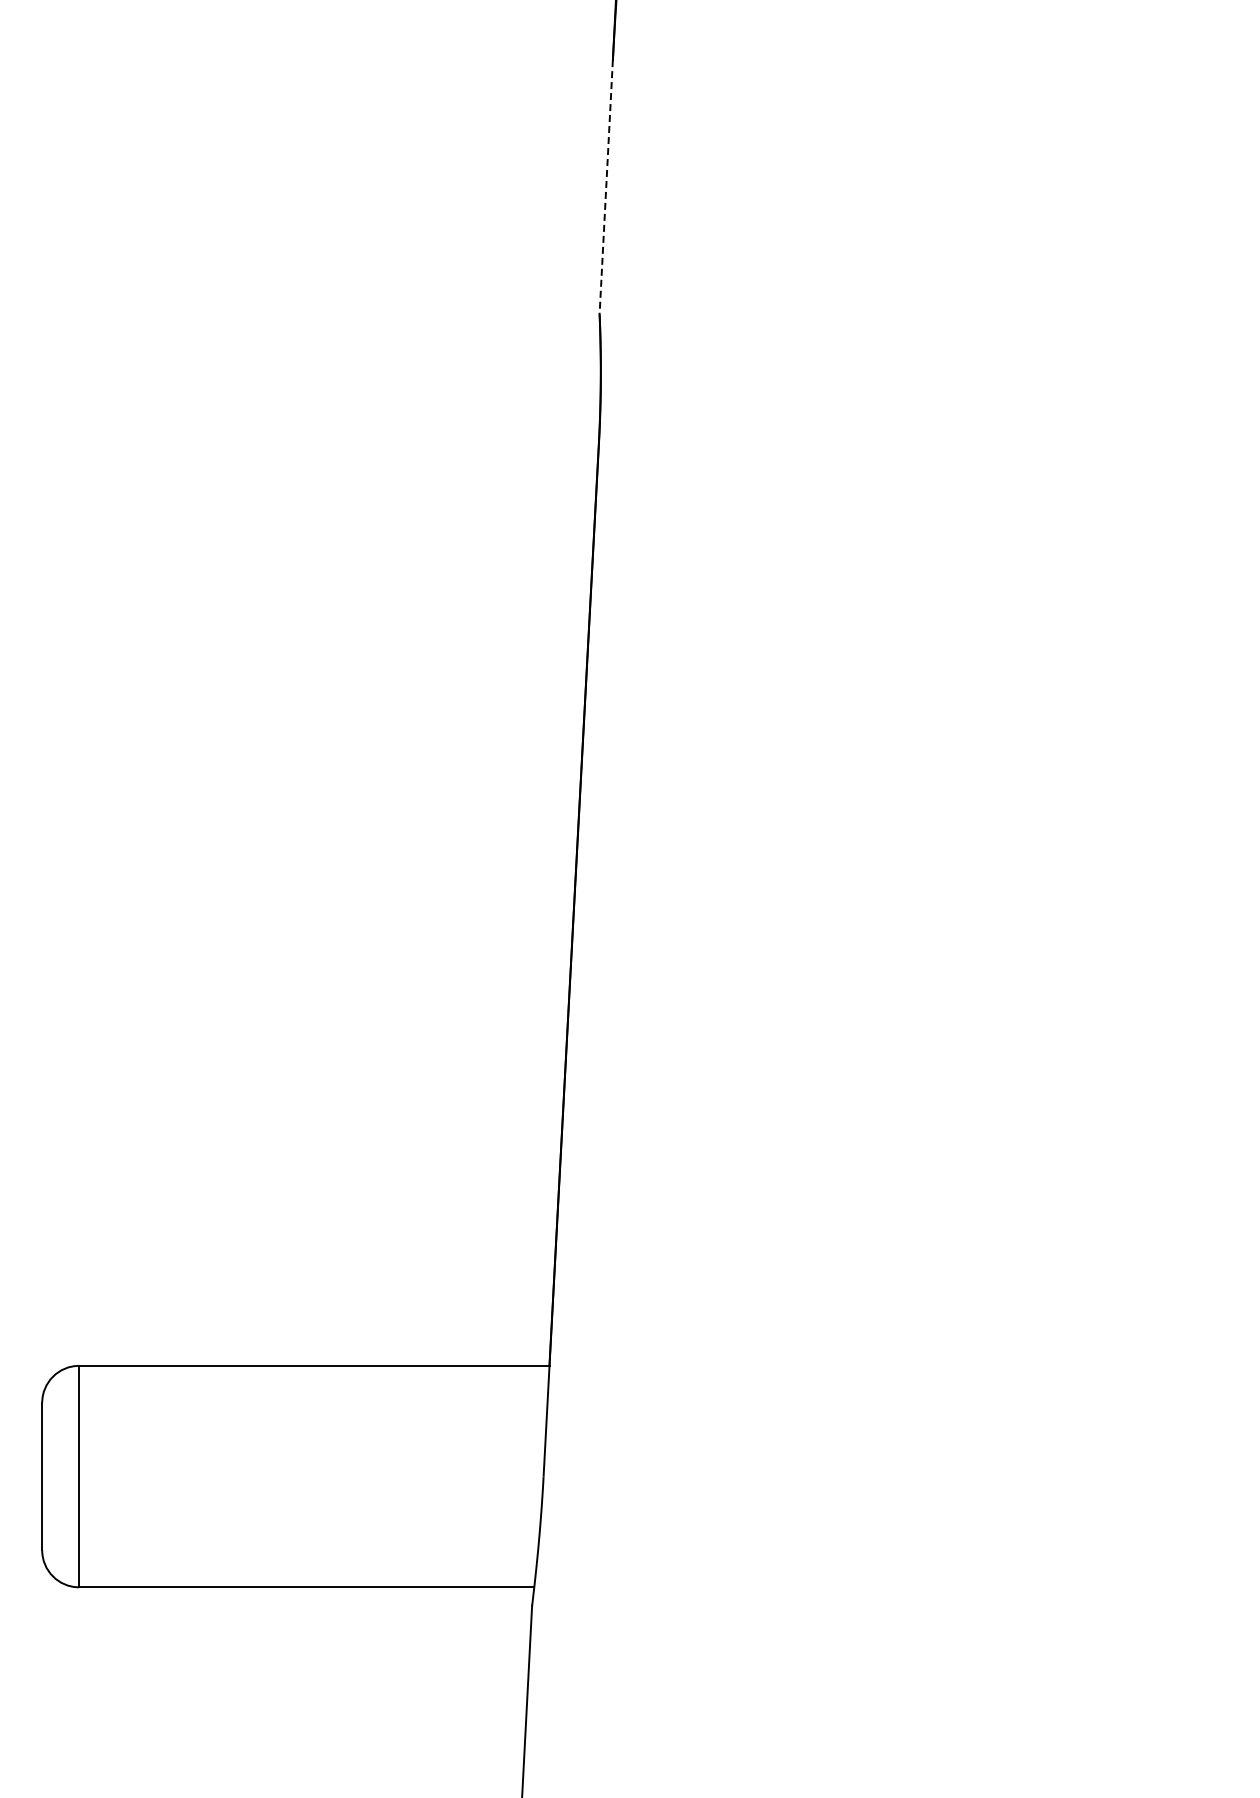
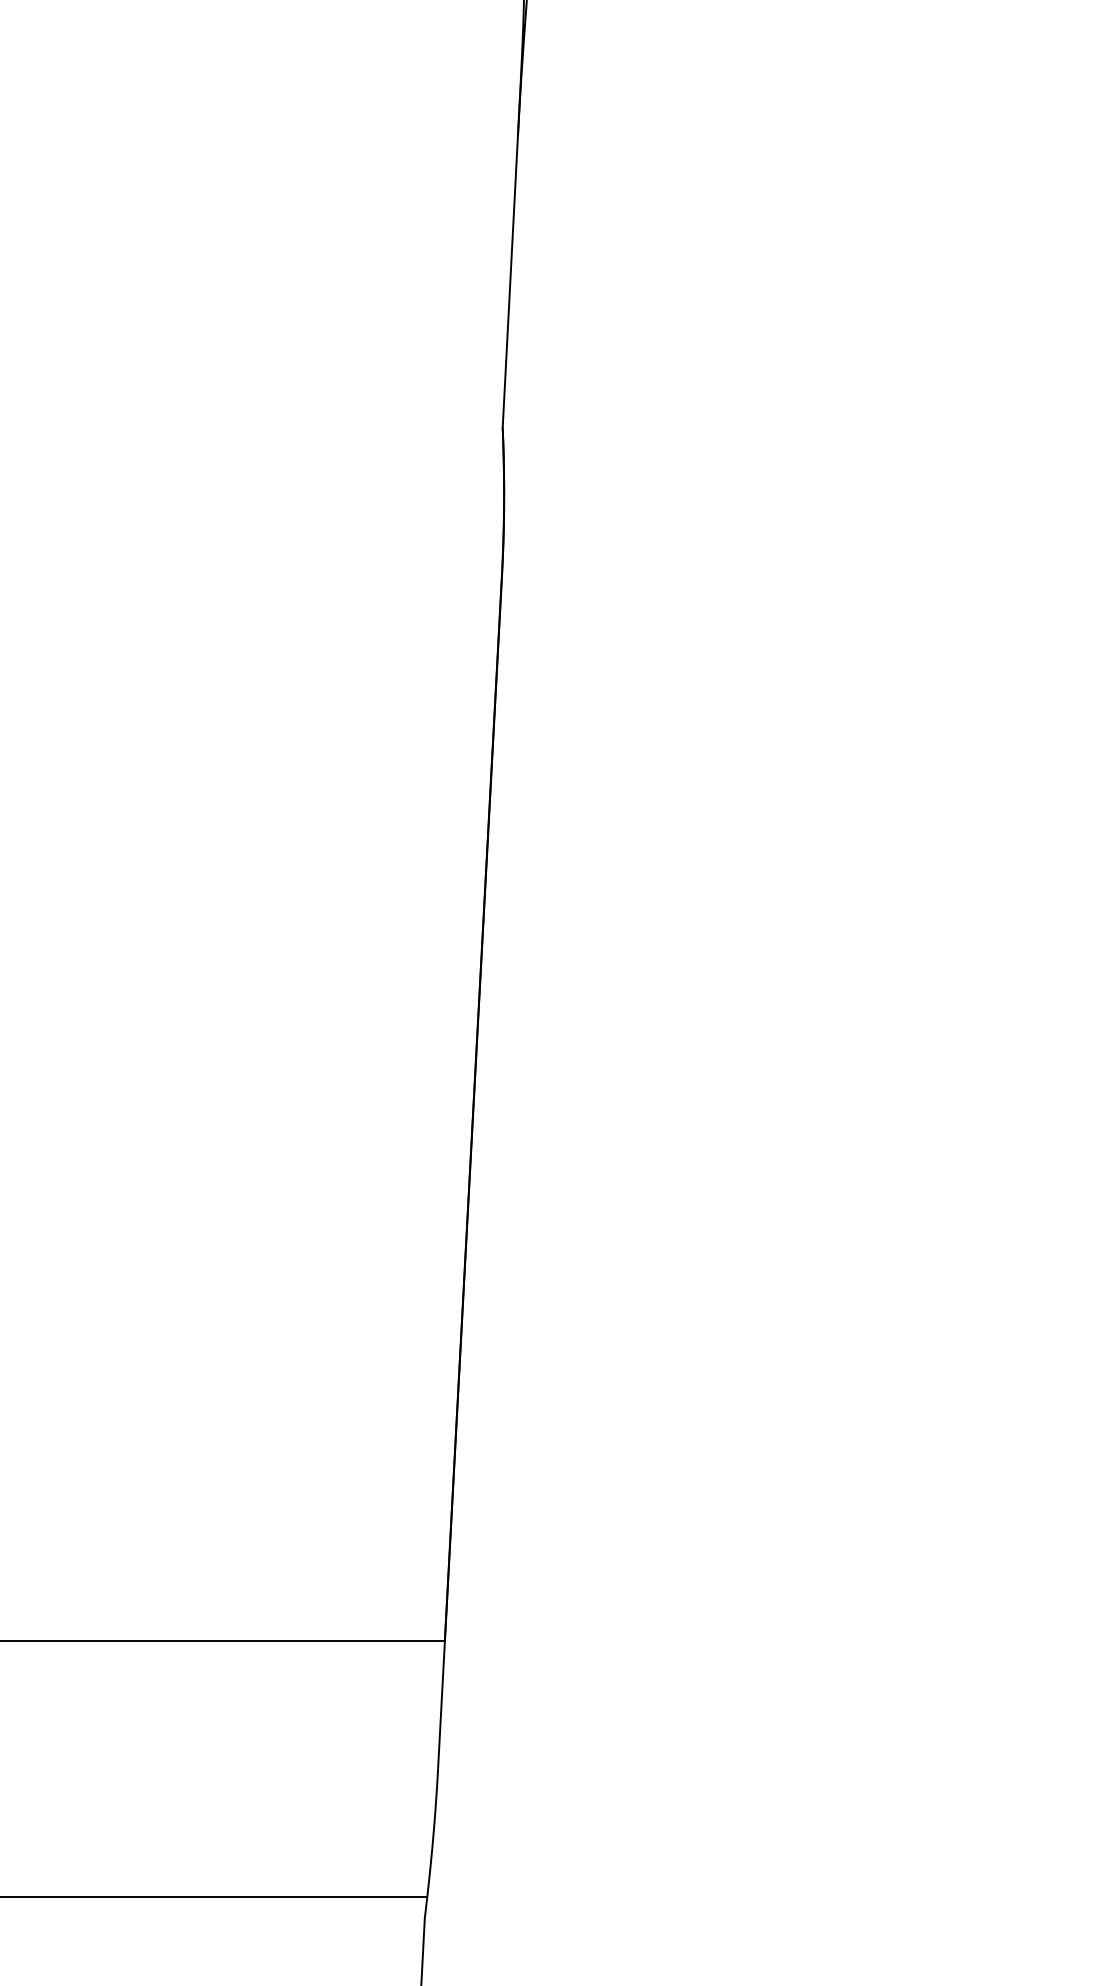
line: (606, 187) -> (510, 281), dashed -> solid

